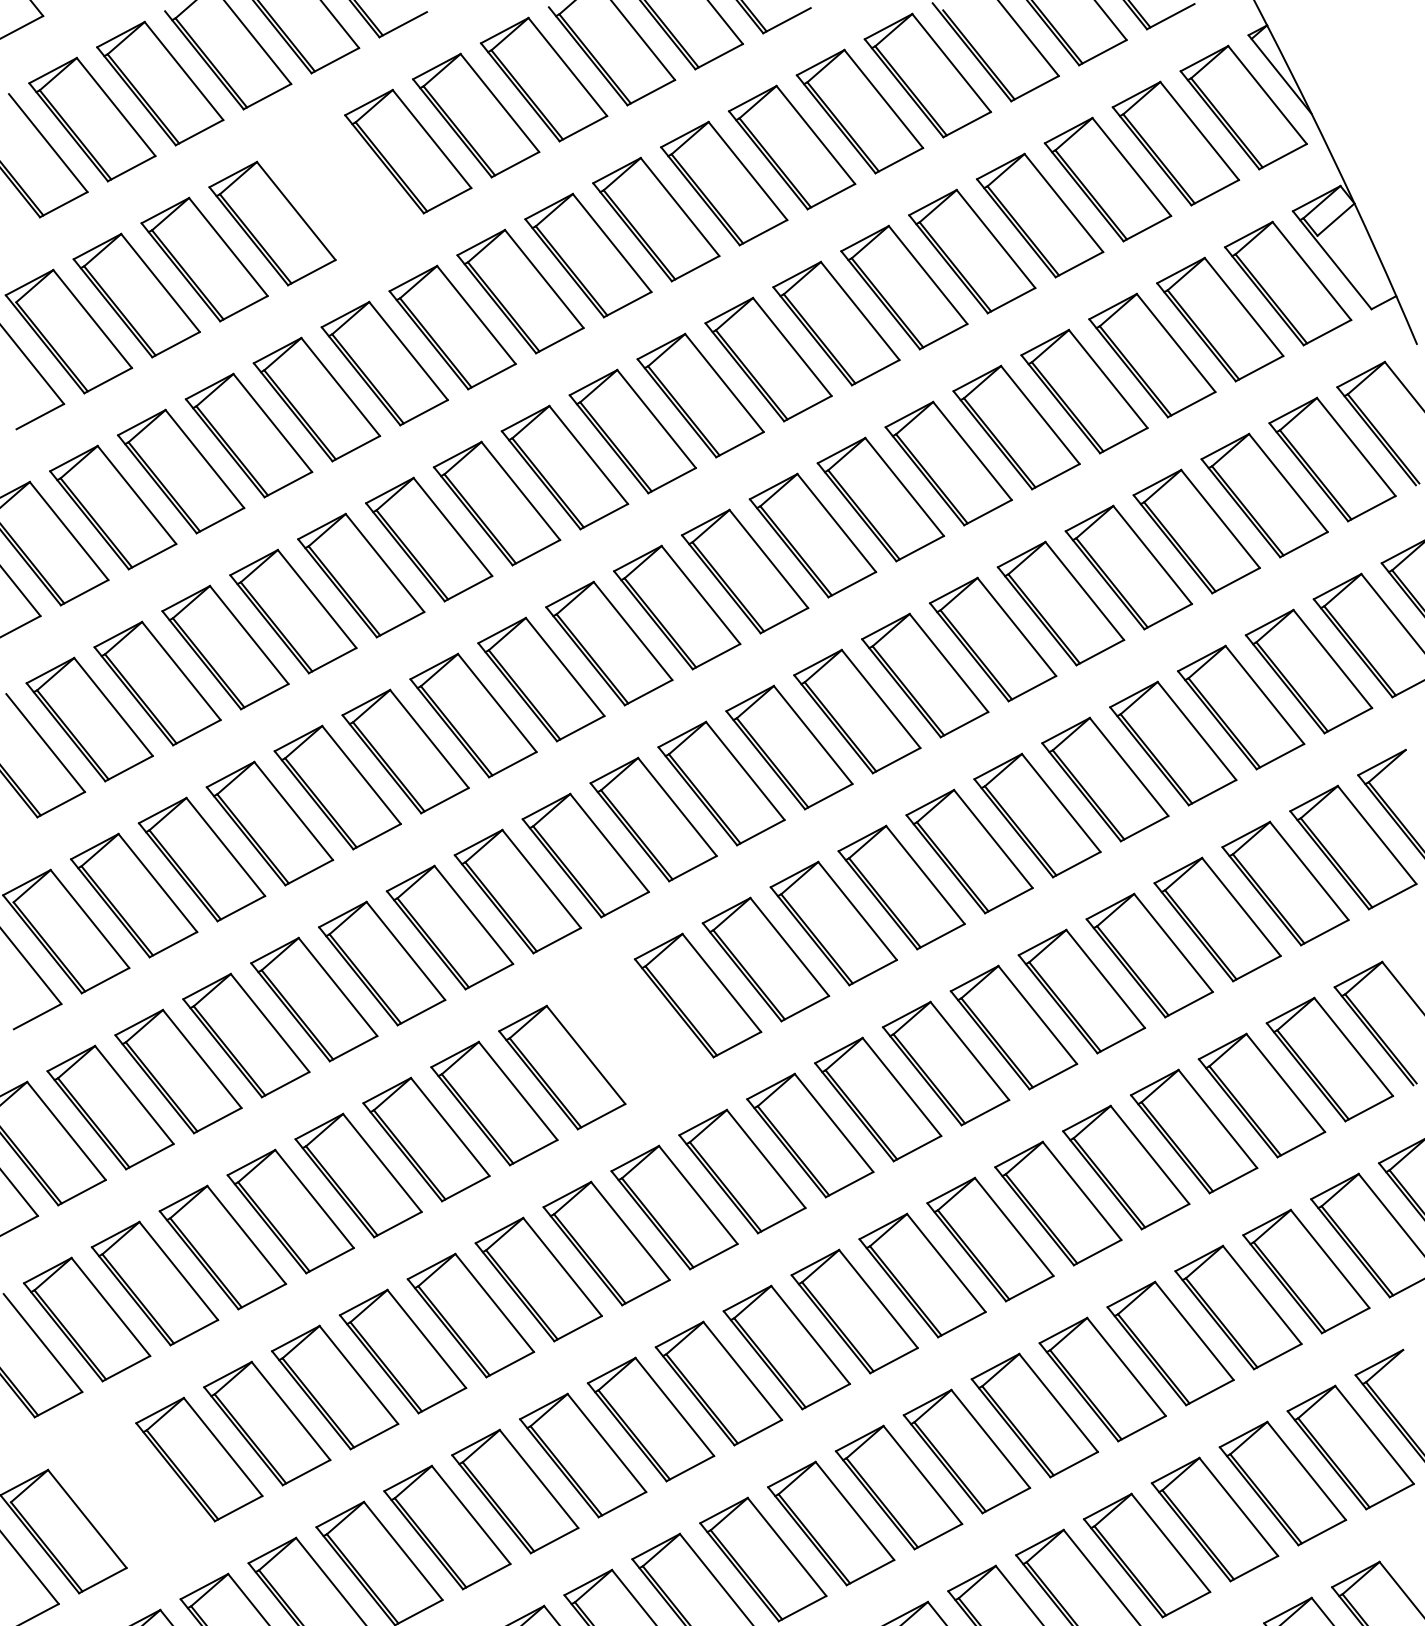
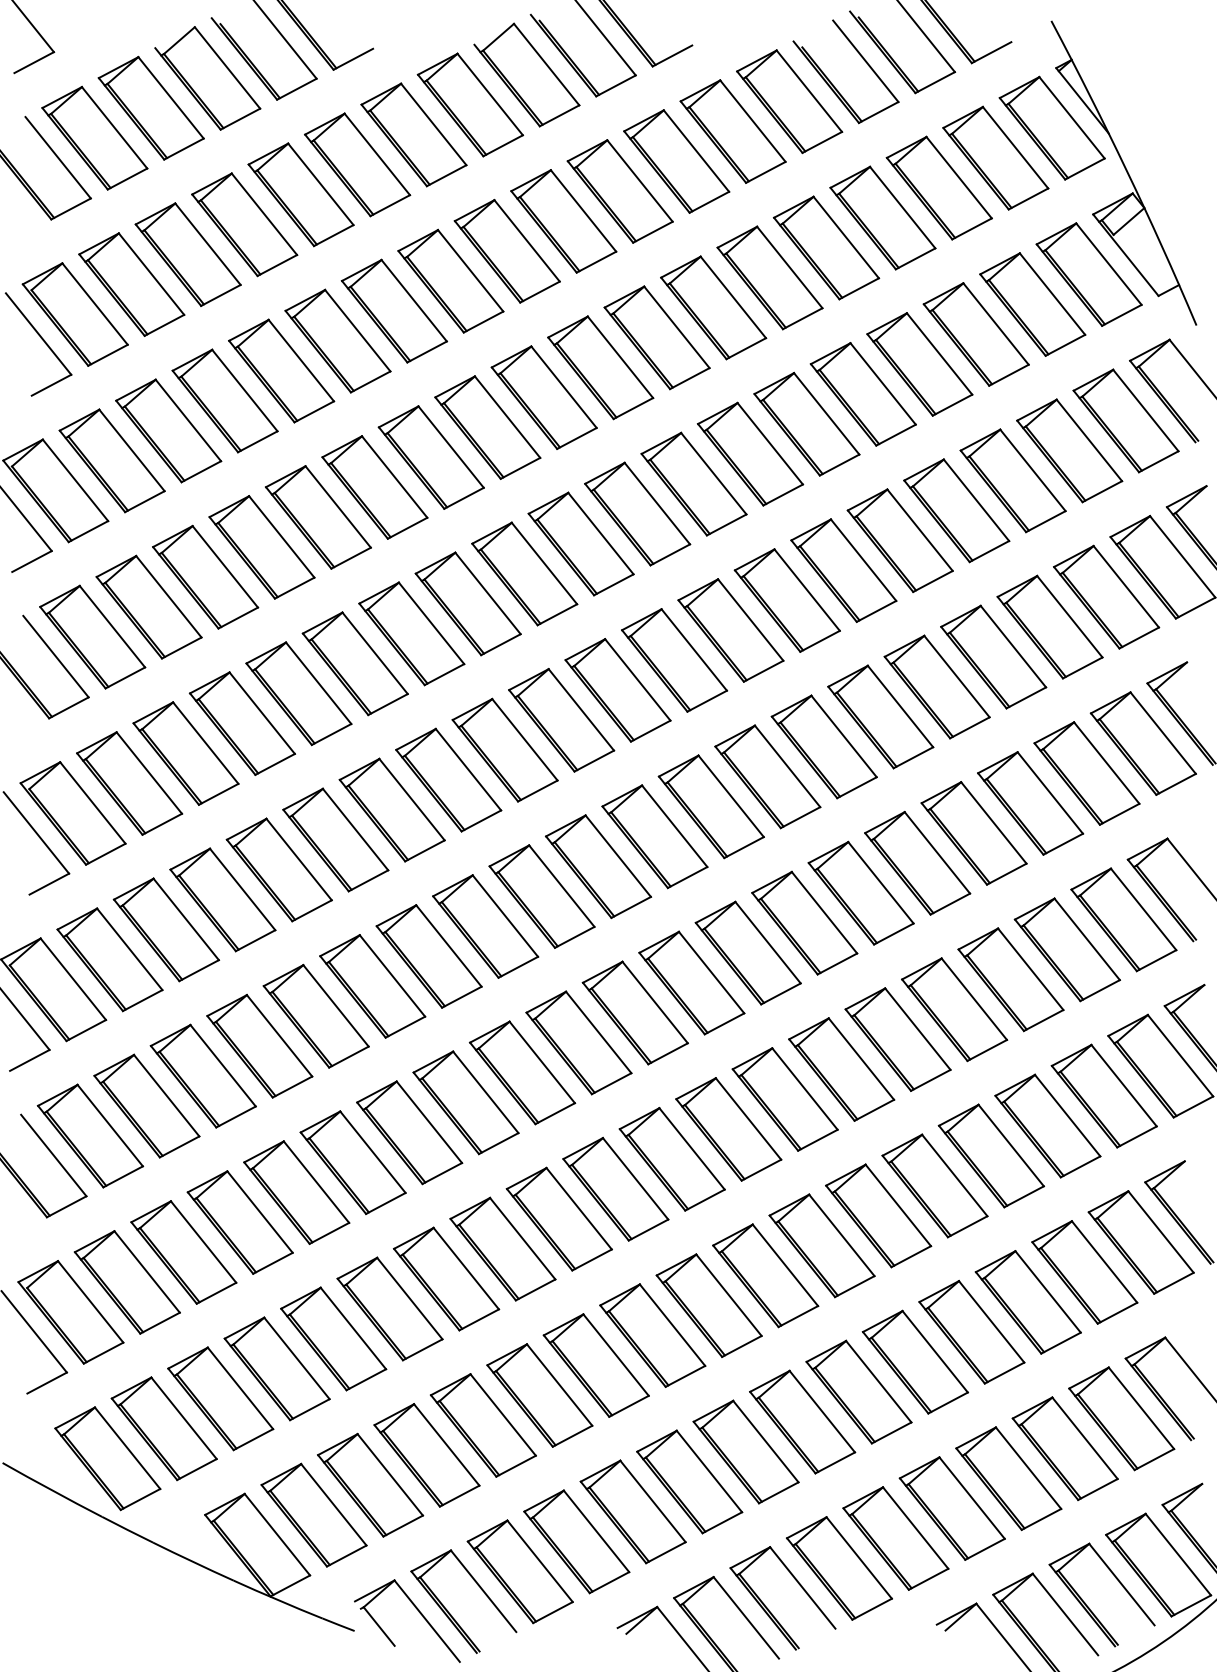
part: (339, 187) -> (300, 194), added
part: (629, 1031) -> (541, 896), added
part: (130, 1495) -> (126, 1282), added

